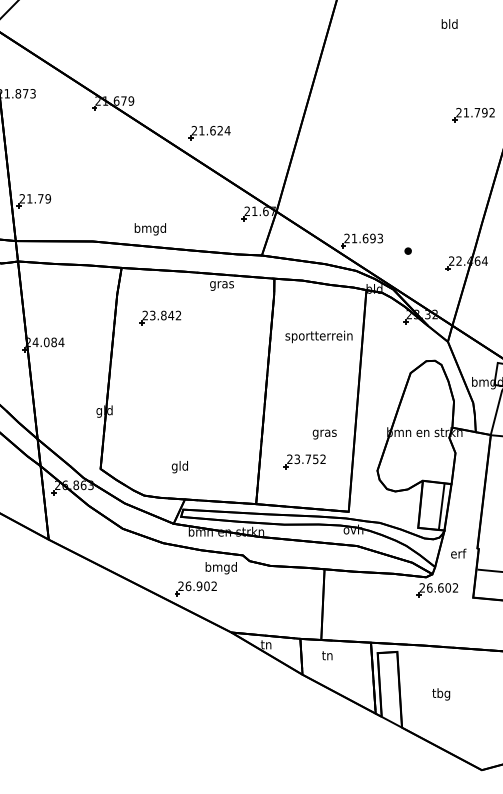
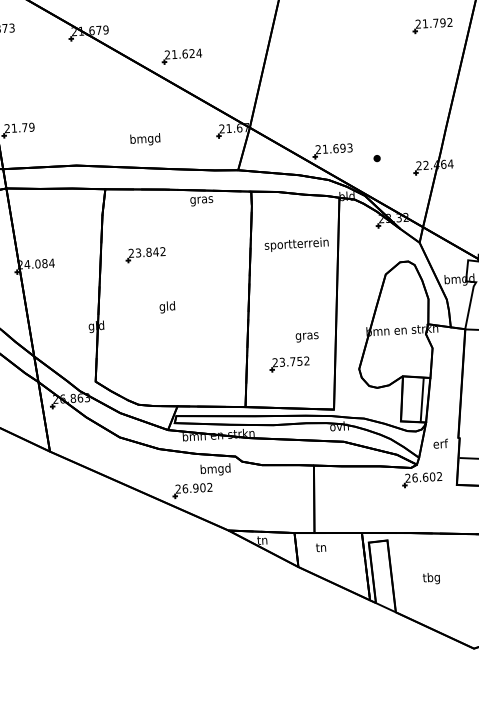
text: (149, 229) -> (144, 139), moved
part: (160, 317) -> (145, 254), moved
text: (179, 467) -> (166, 307), moved

